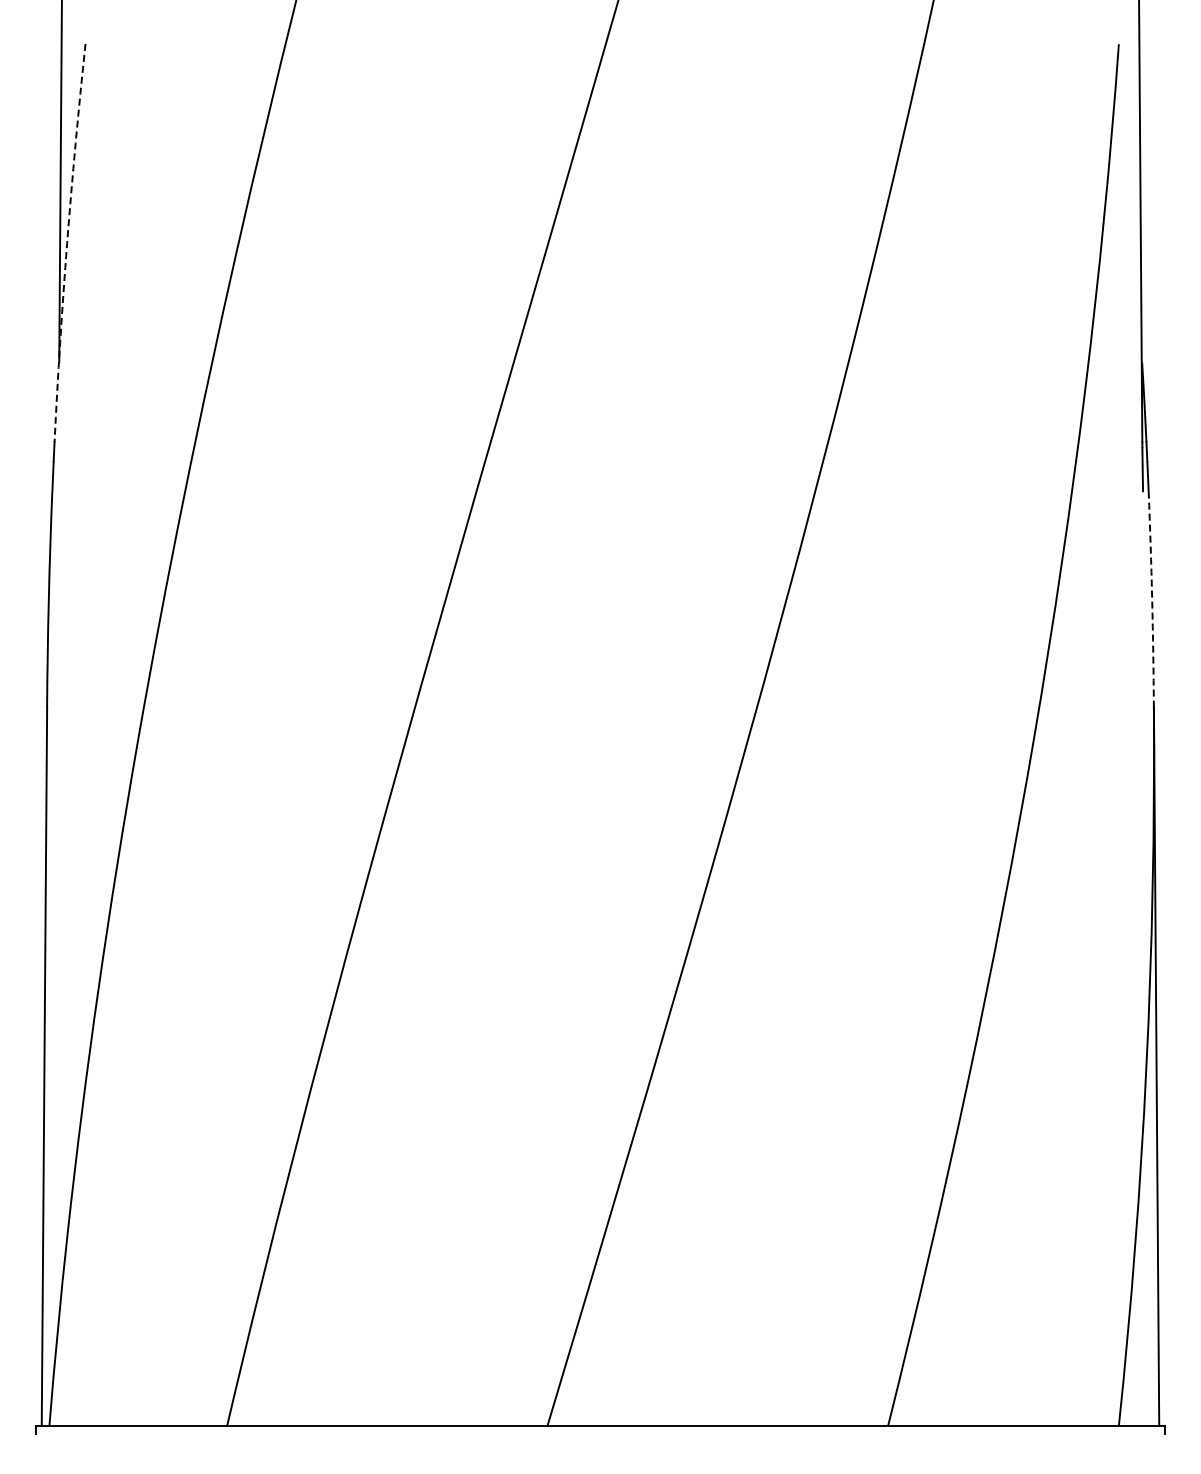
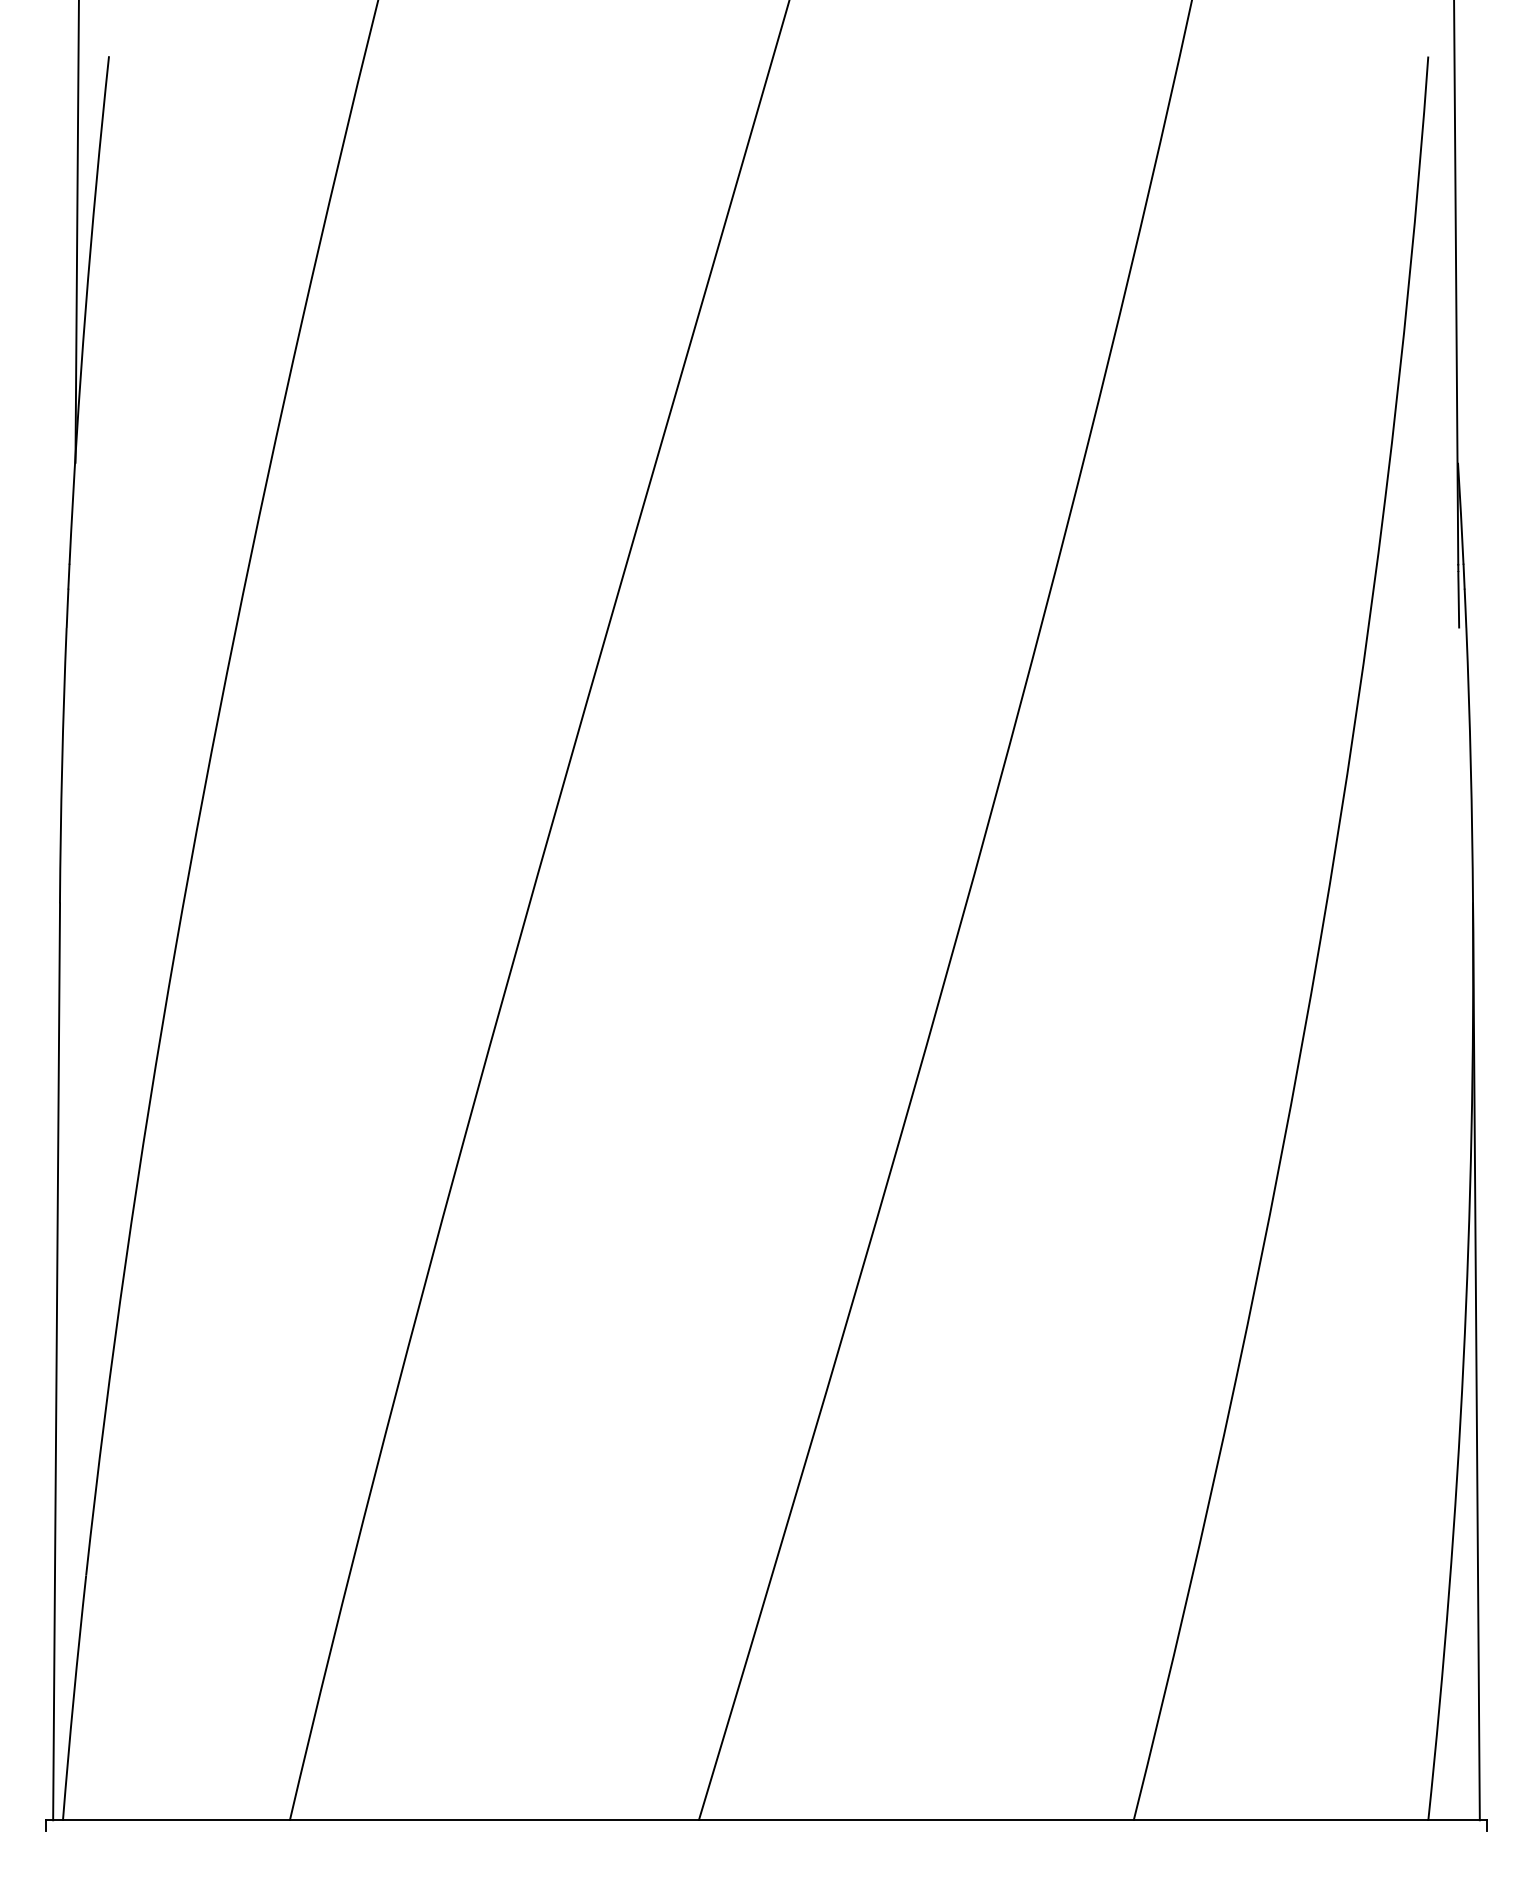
arc: (67, 242) -> (86, 309), dashed -> solid
arc: (1152, 599) -> (1471, 765), dashed -> solid

